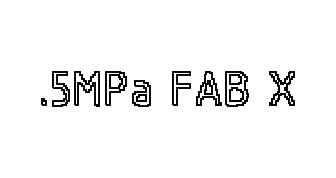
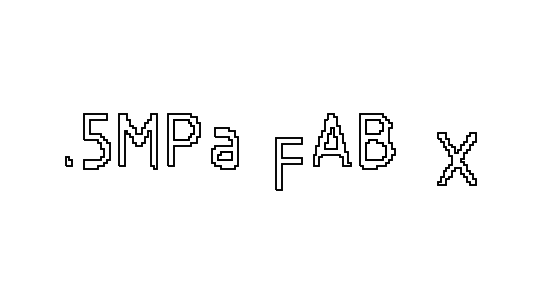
part: (181, 88) -> (288, 164), moved
part: (281, 88) -> (455, 159), moved

